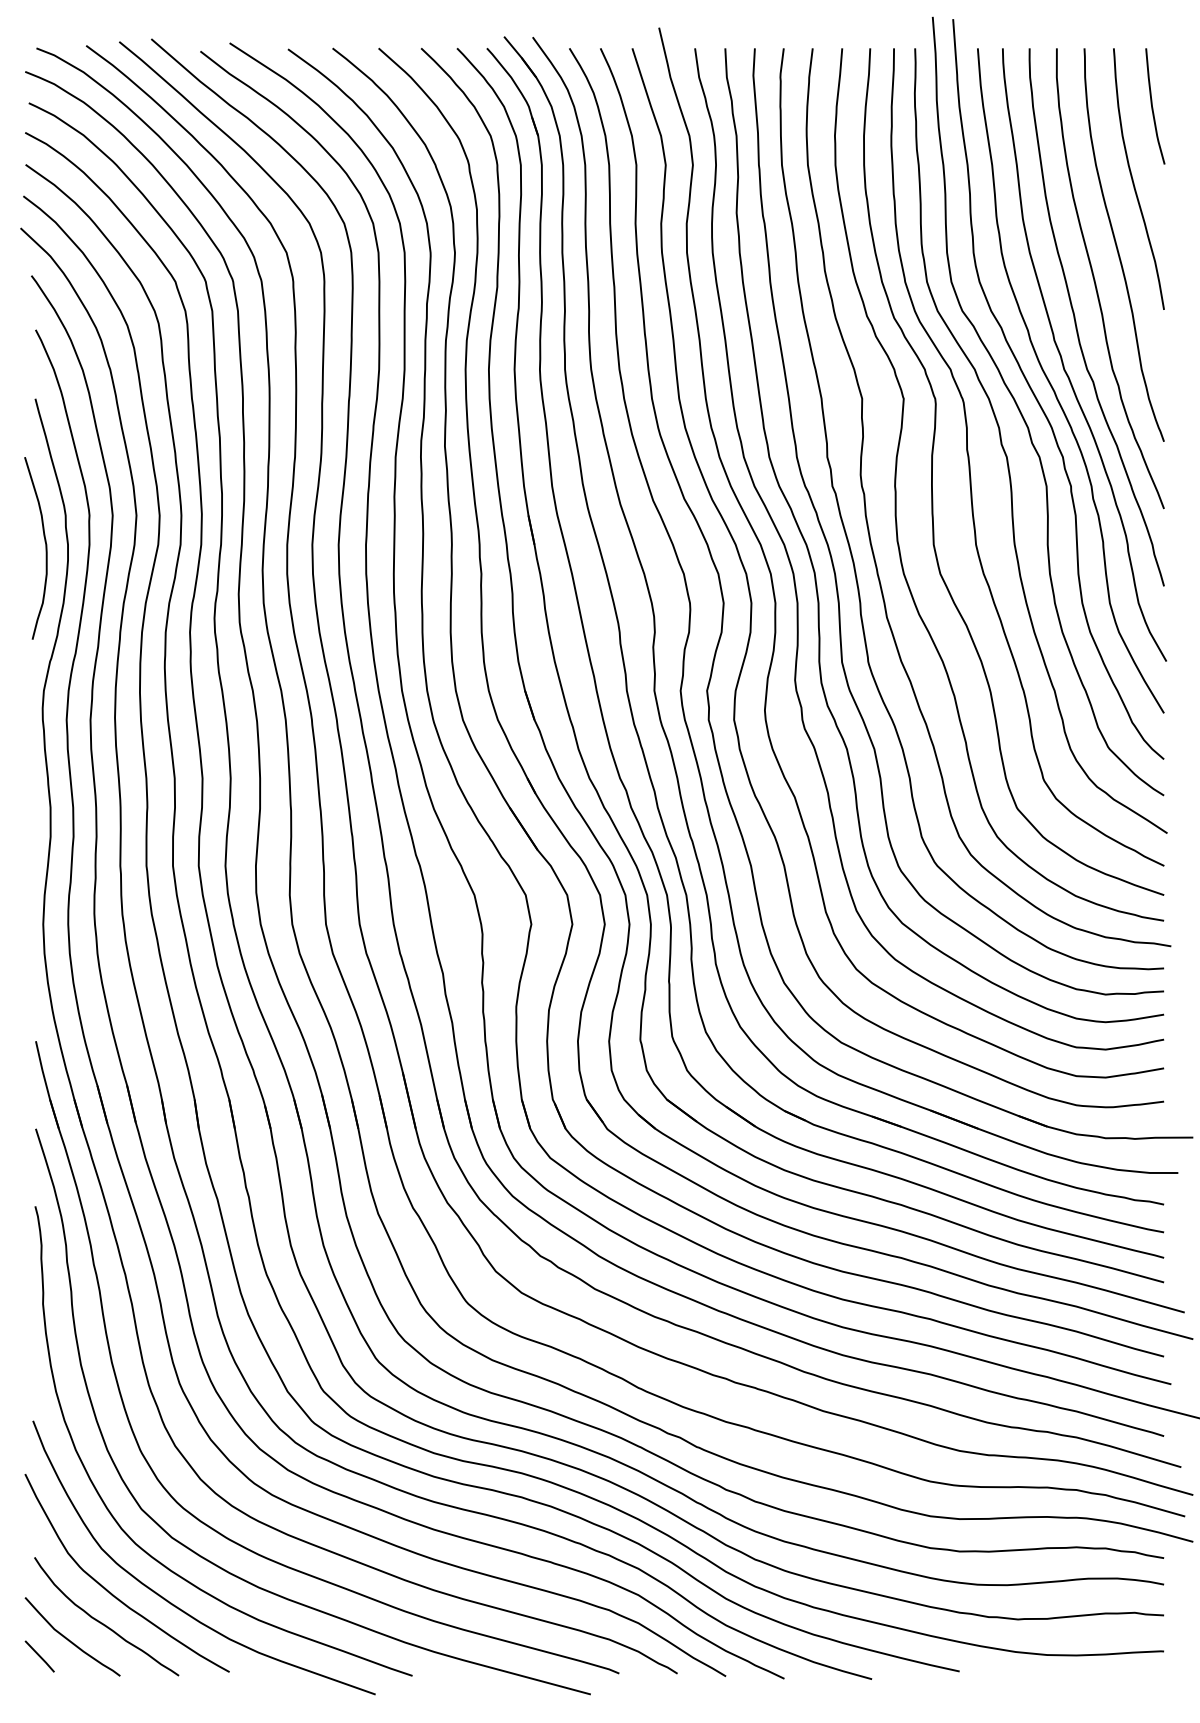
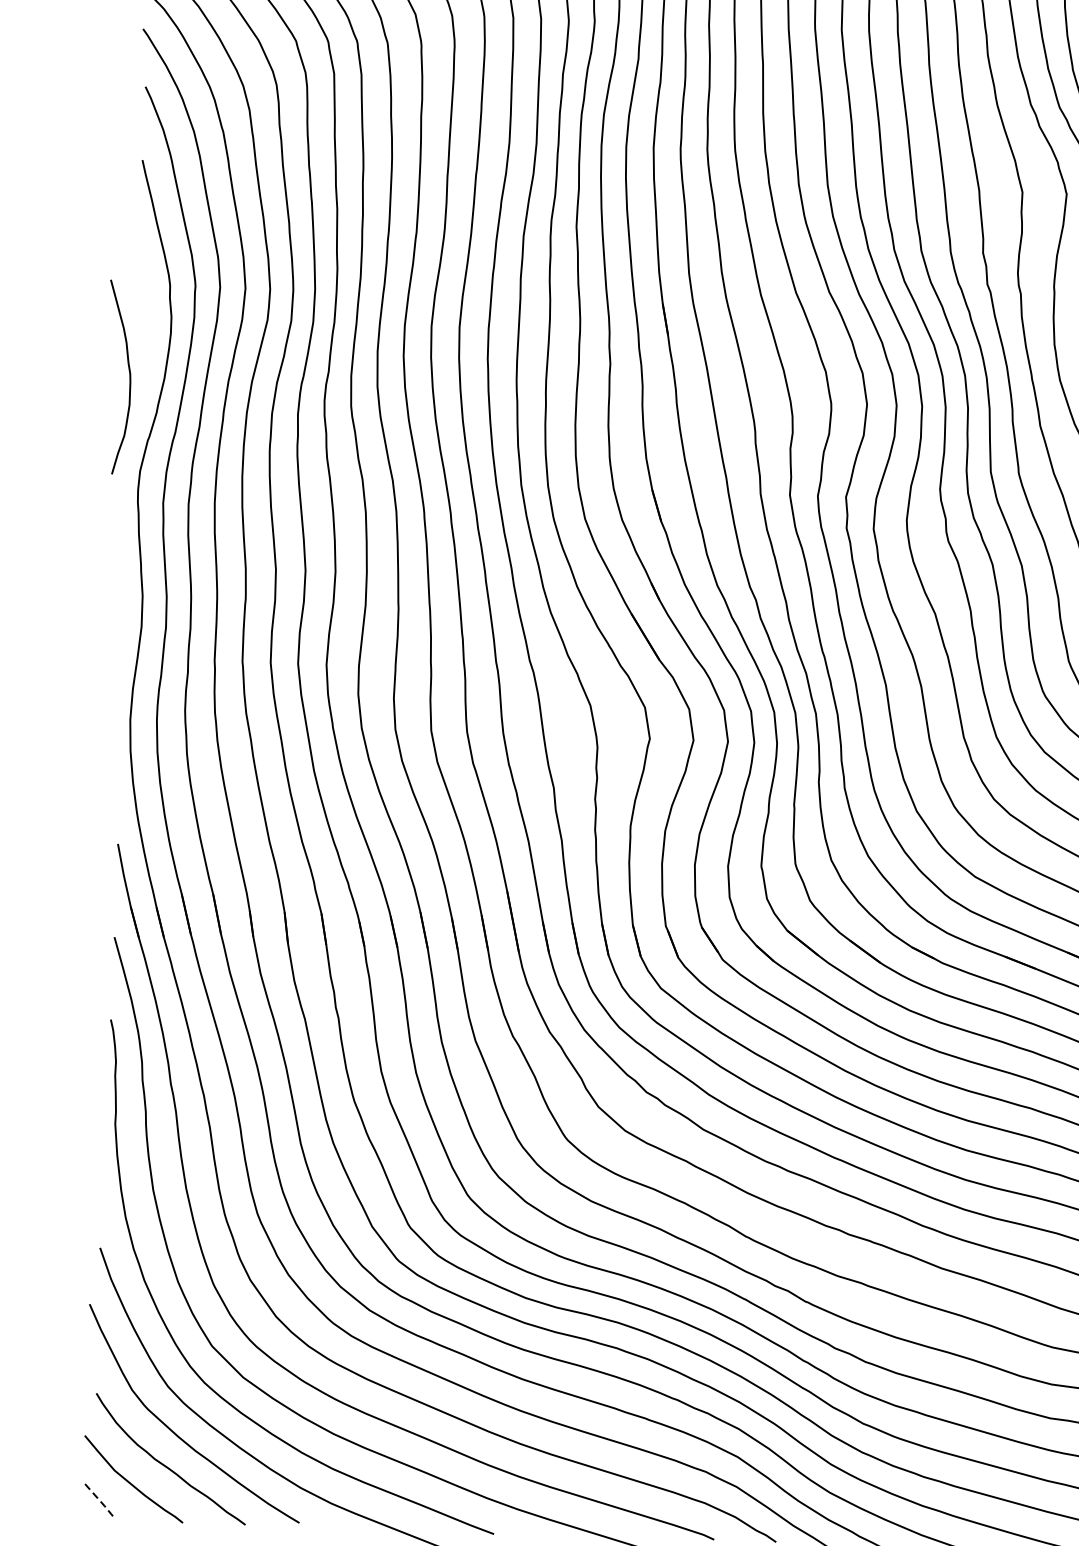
curve: (45, 548) -> (129, 377), moved
line: (40, 1656) -> (98, 1498), solid -> dashed

